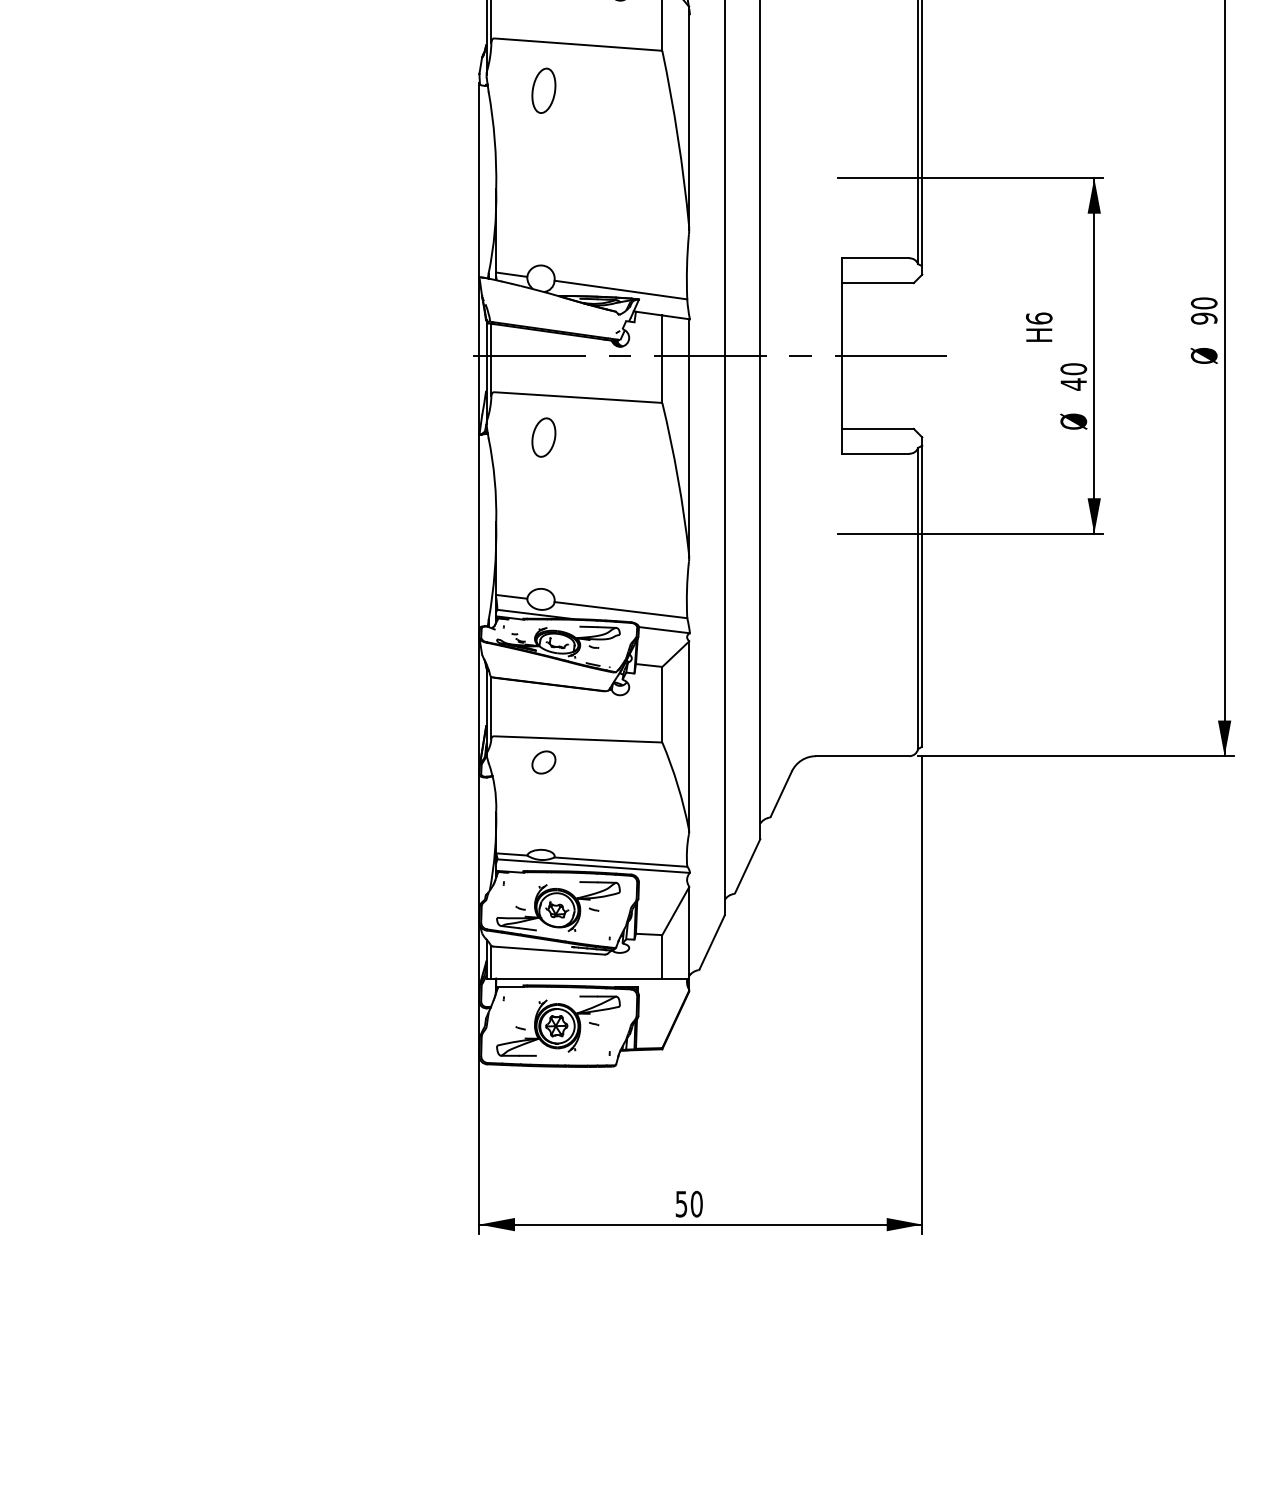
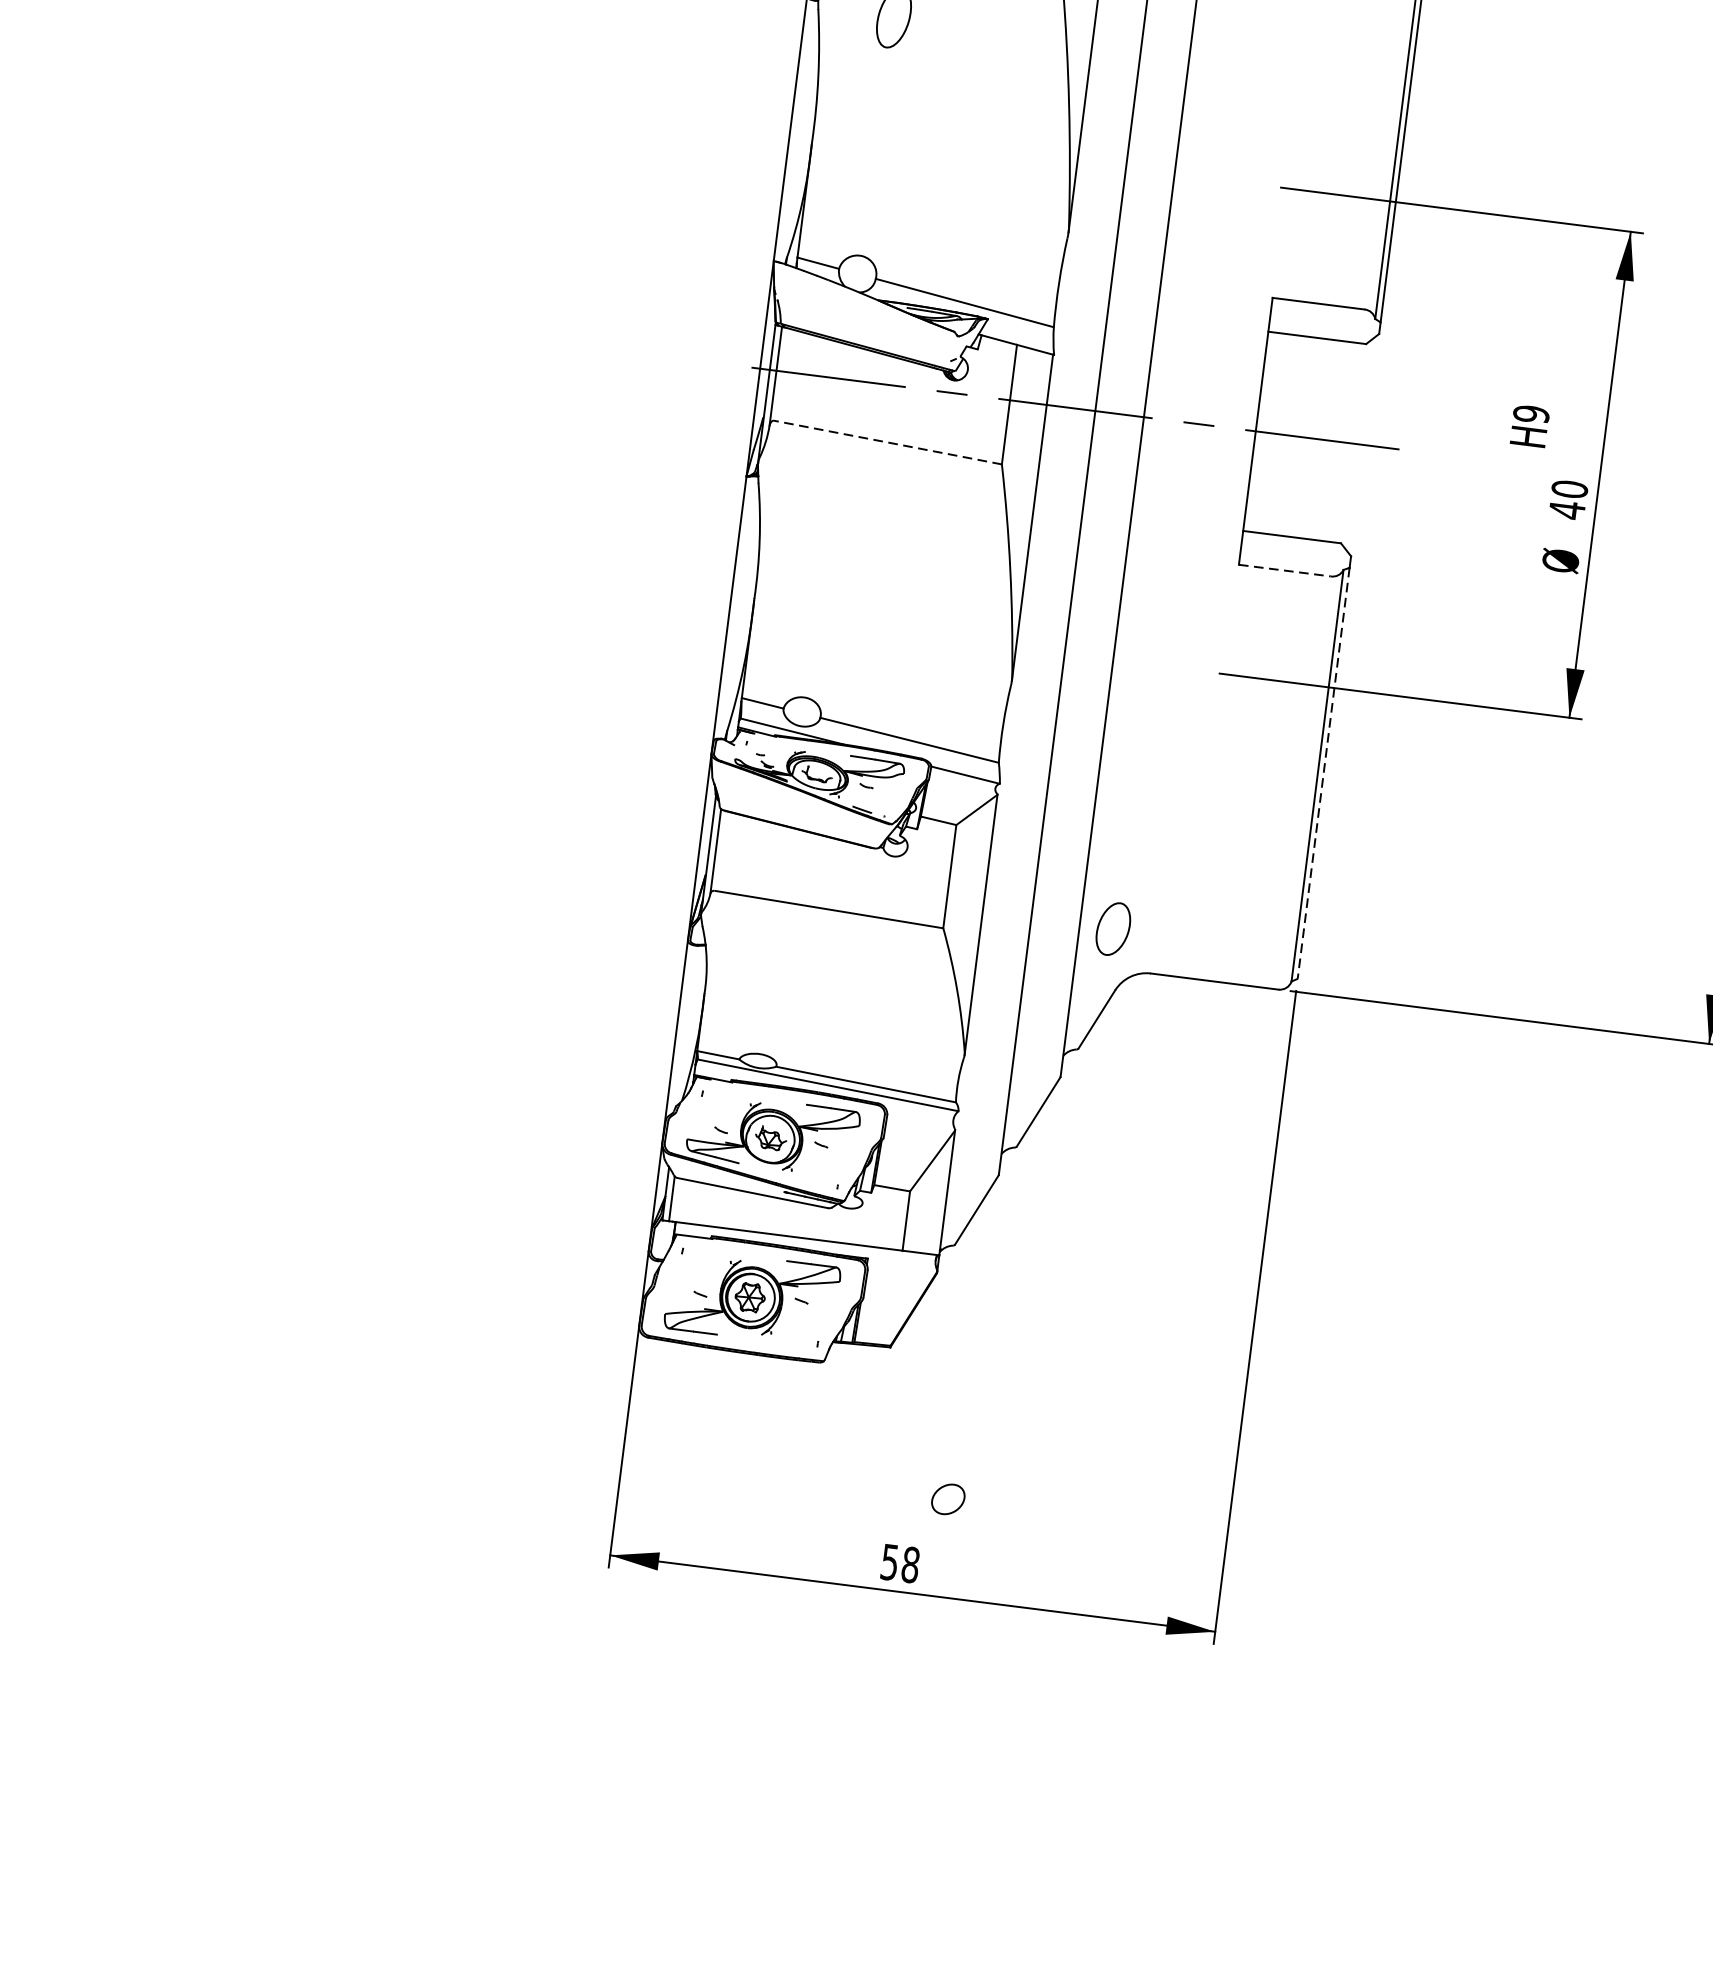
text: (1039, 318) -> (1531, 414), H6 -> H9
line: (578, 397) -> (888, 442), solid -> dashed
part: (543, 437) -> (1112, 928), moved
line: (875, 453) -> (1284, 570), solid -> dashed
line: (922, 596) -> (1323, 773), solid -> dashed
part: (543, 762) -> (947, 1499), moved
text: (696, 1204) -> (910, 1565), 50 -> 58

